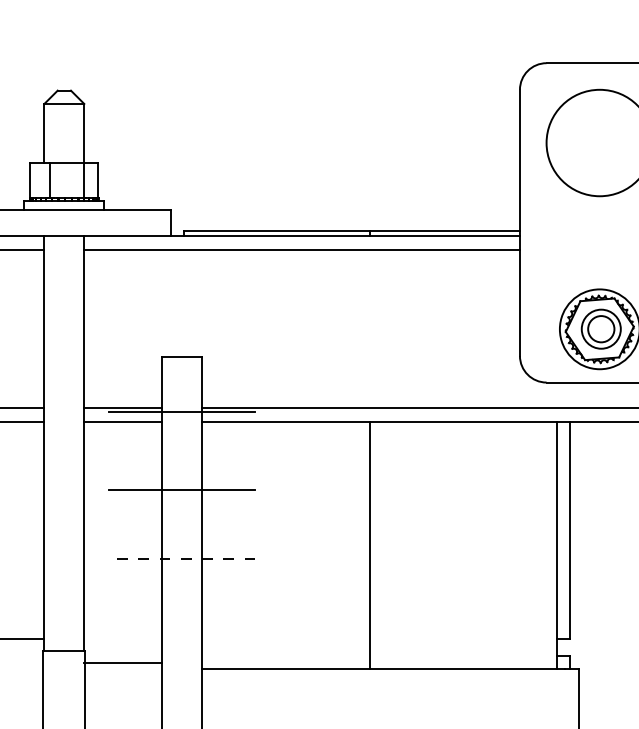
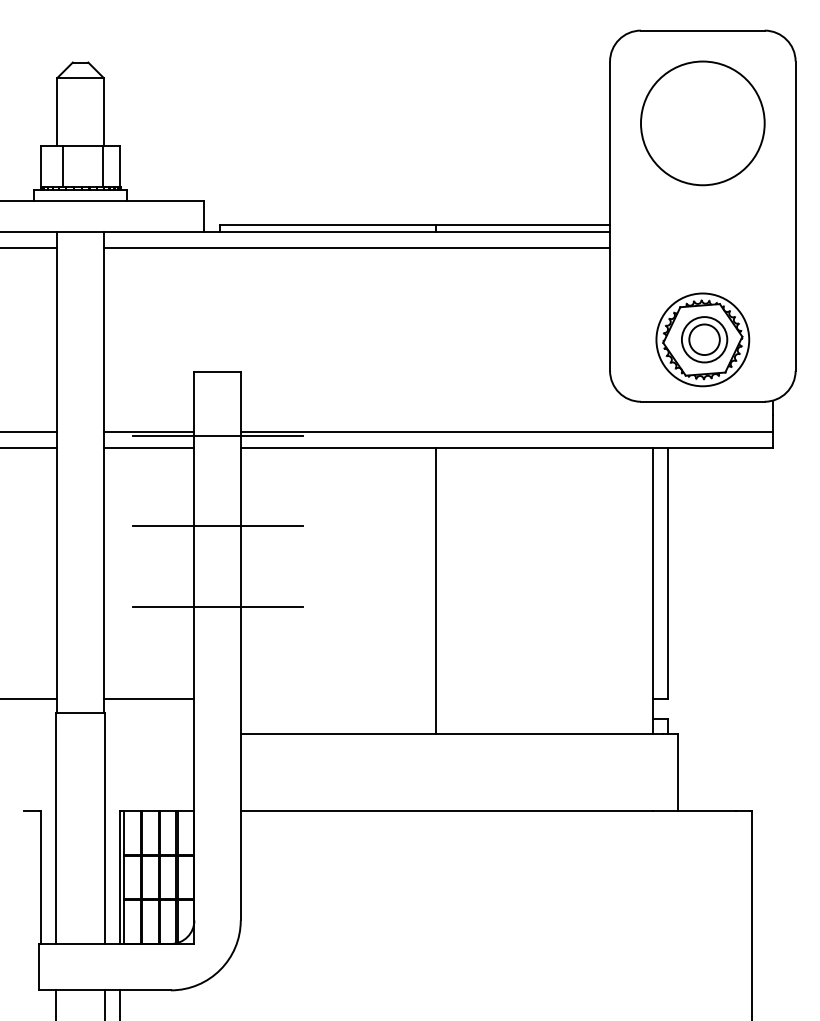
line: (182, 558) -> (217, 606), dashed -> solid
line: (122, 662) -> (148, 699), moved

